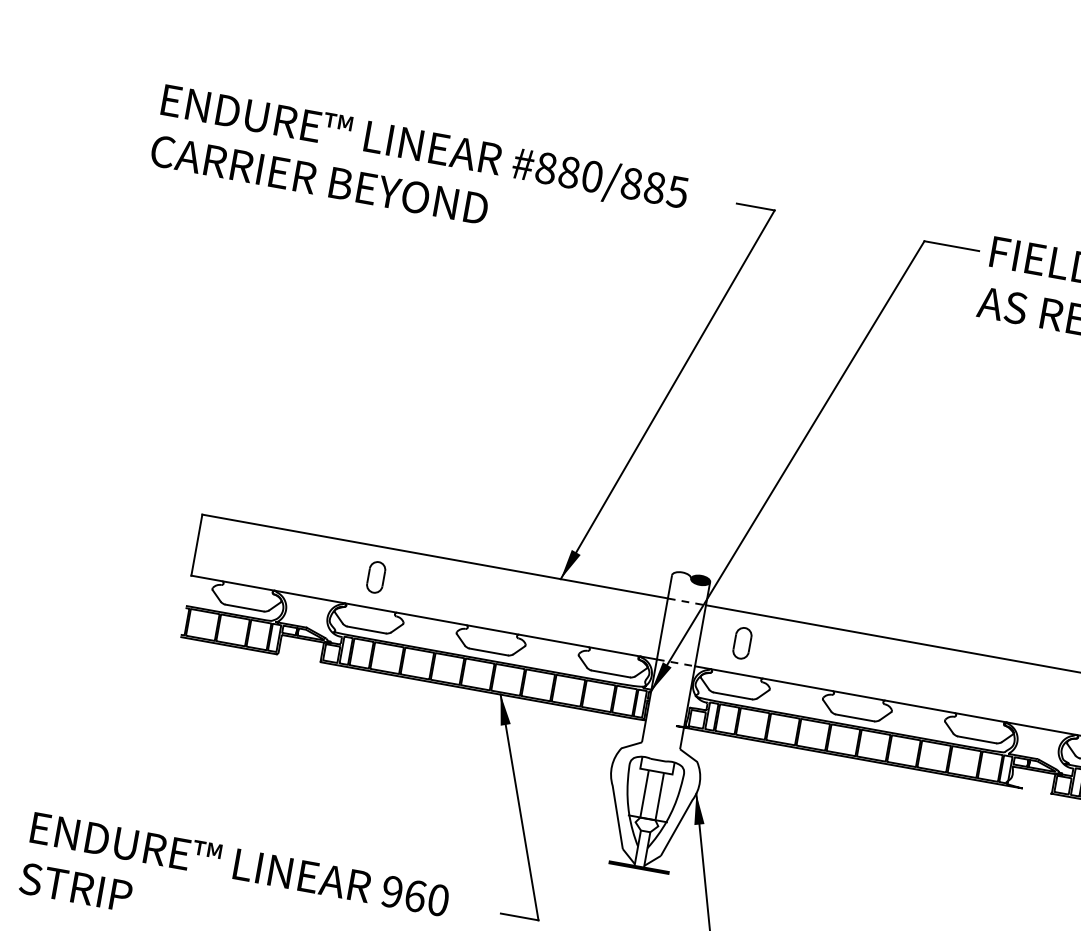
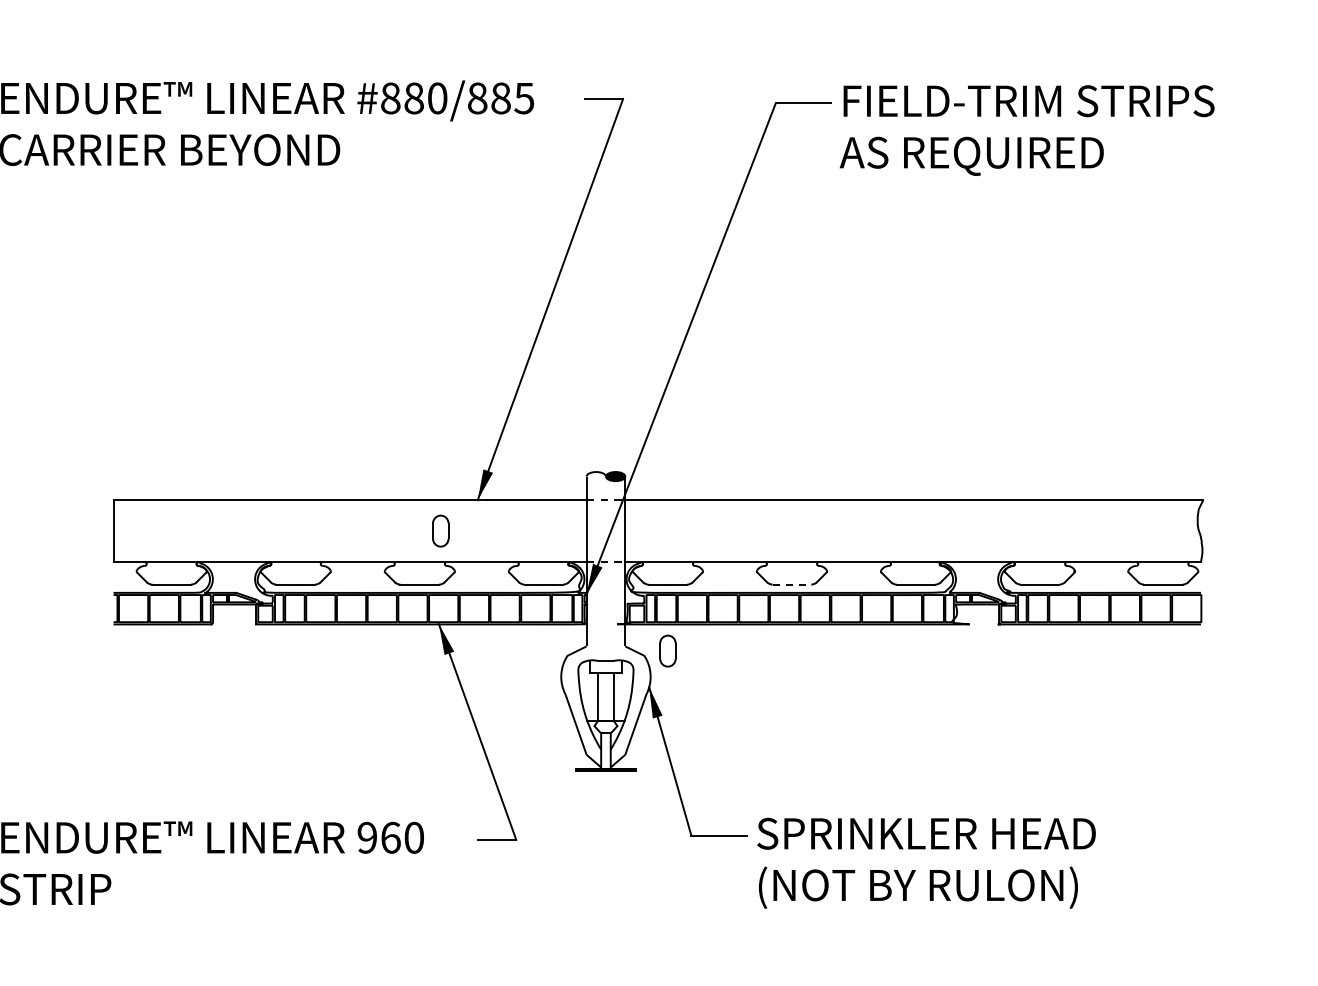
part: (376, 576) -> (440, 530), moved
part: (742, 642) -> (667, 650), moved
line: (855, 717) -> (792, 584), solid -> dashed

